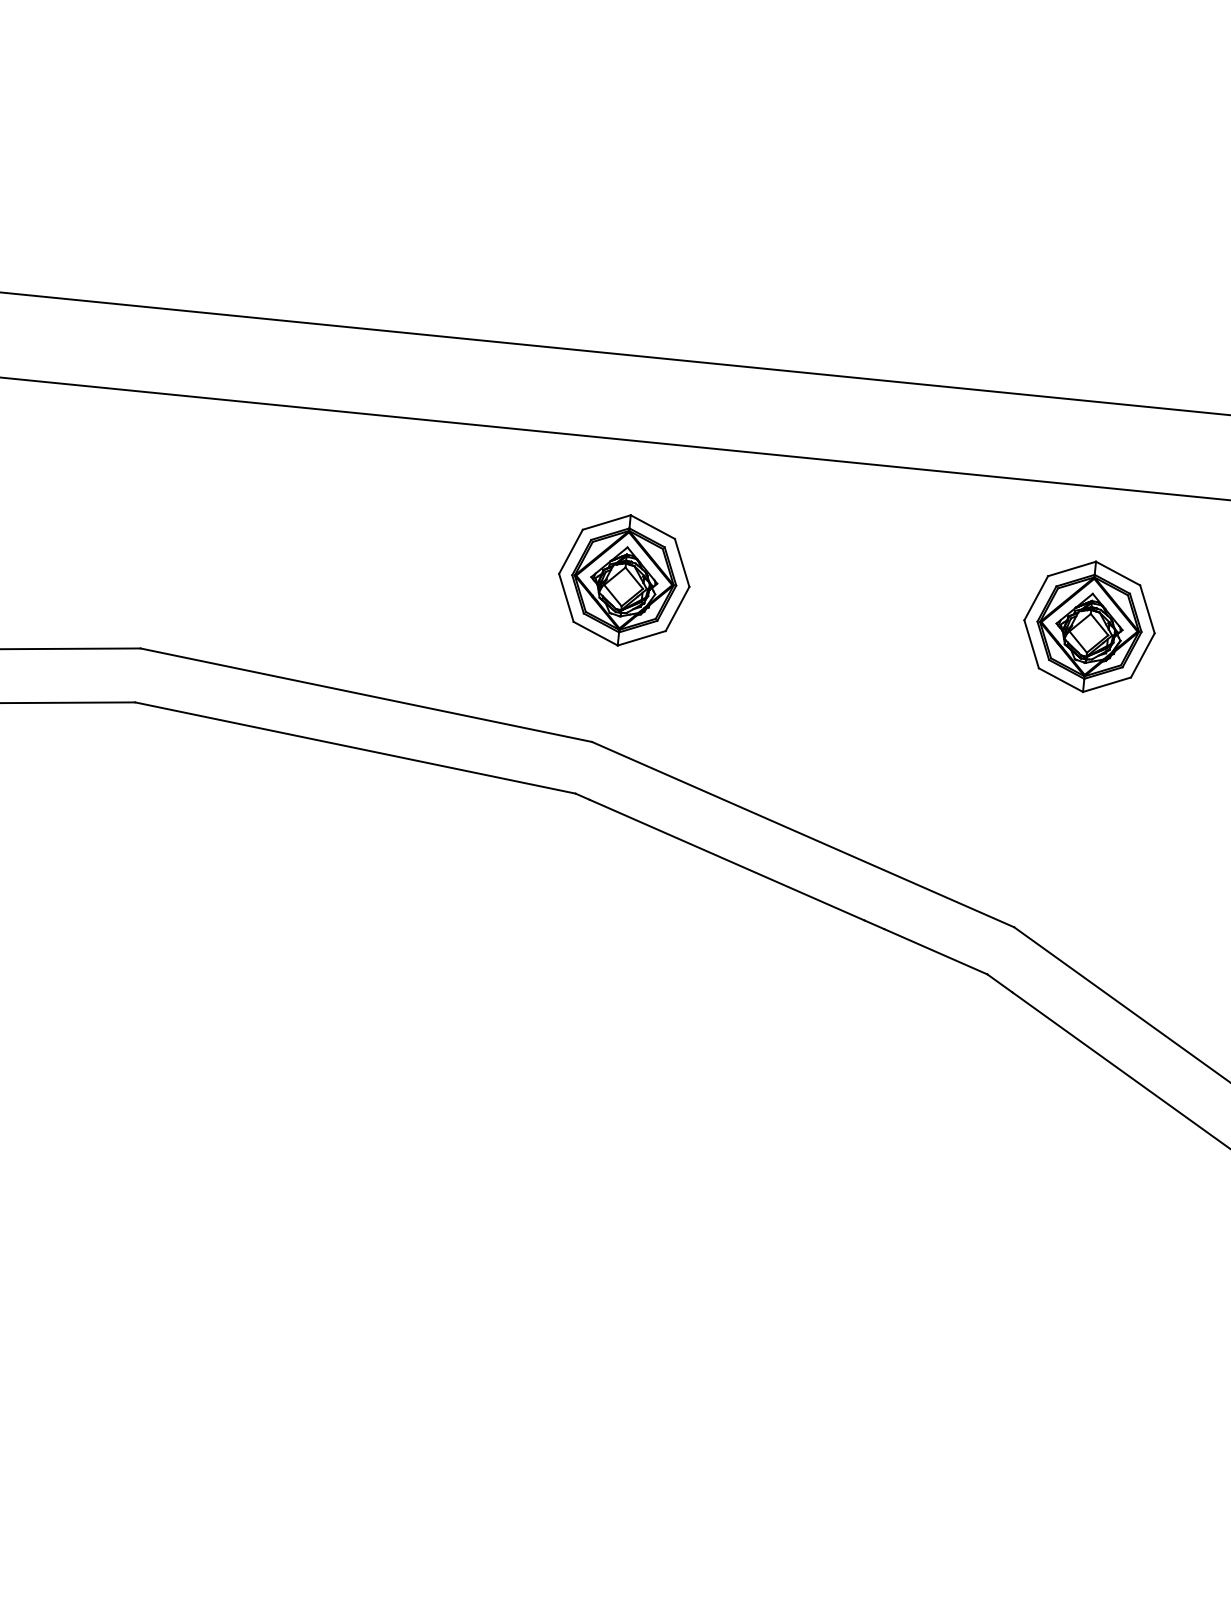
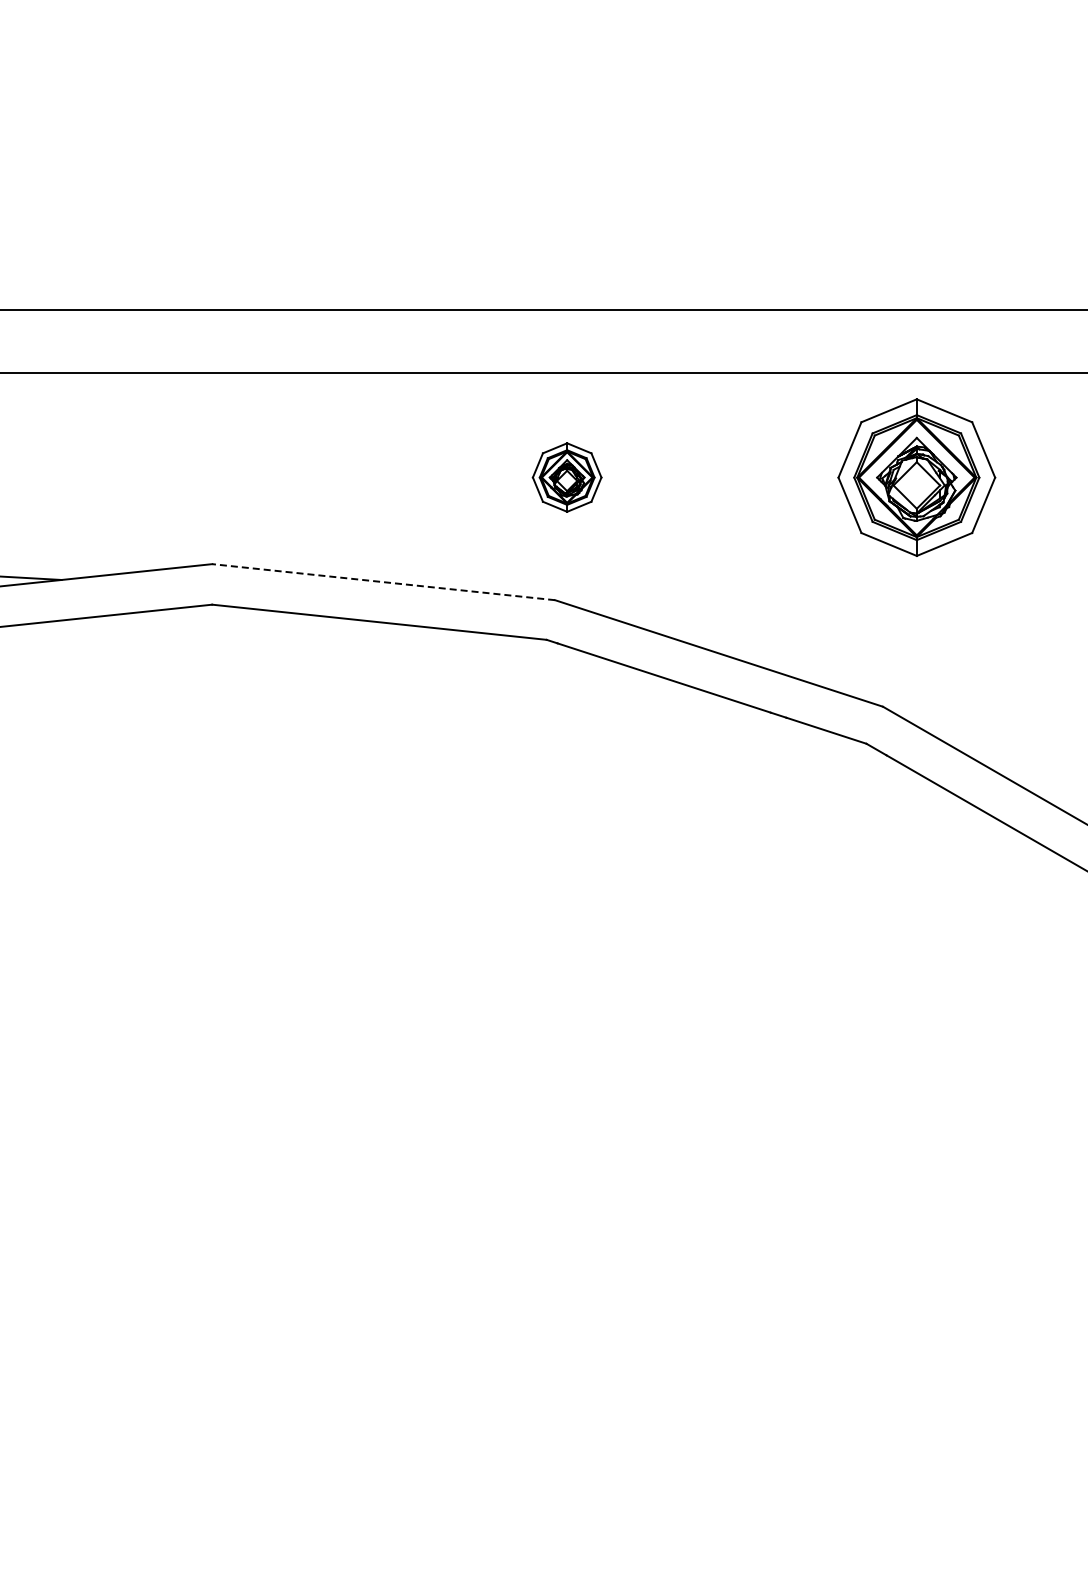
part: (624, 580) -> (567, 477), size x0.7
part: (1089, 626) -> (916, 477), size x1.6
line: (366, 695) -> (383, 582), solid -> dashed

